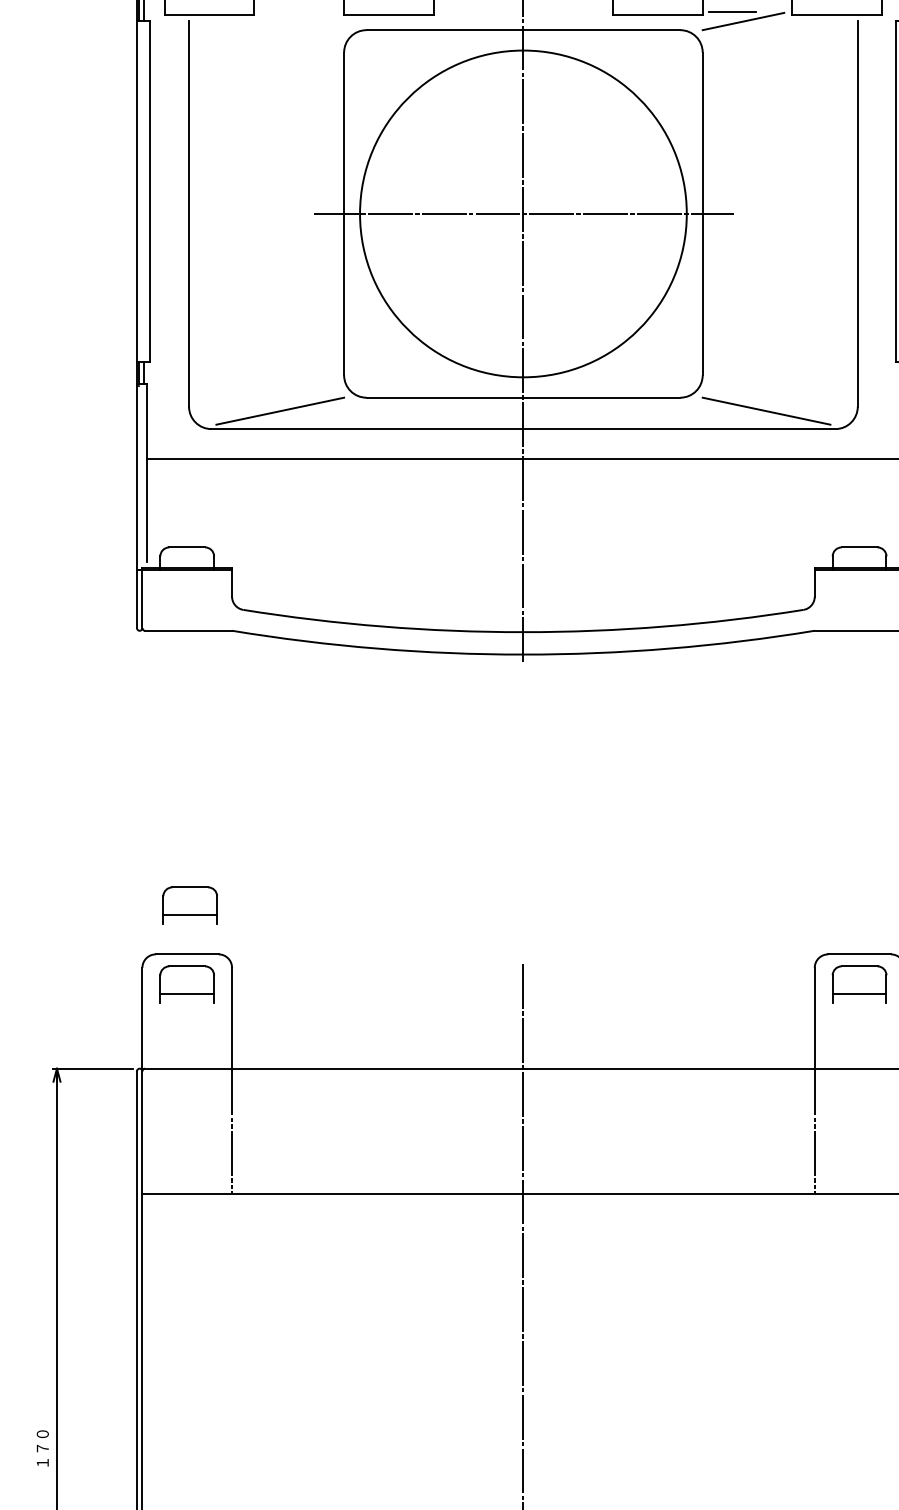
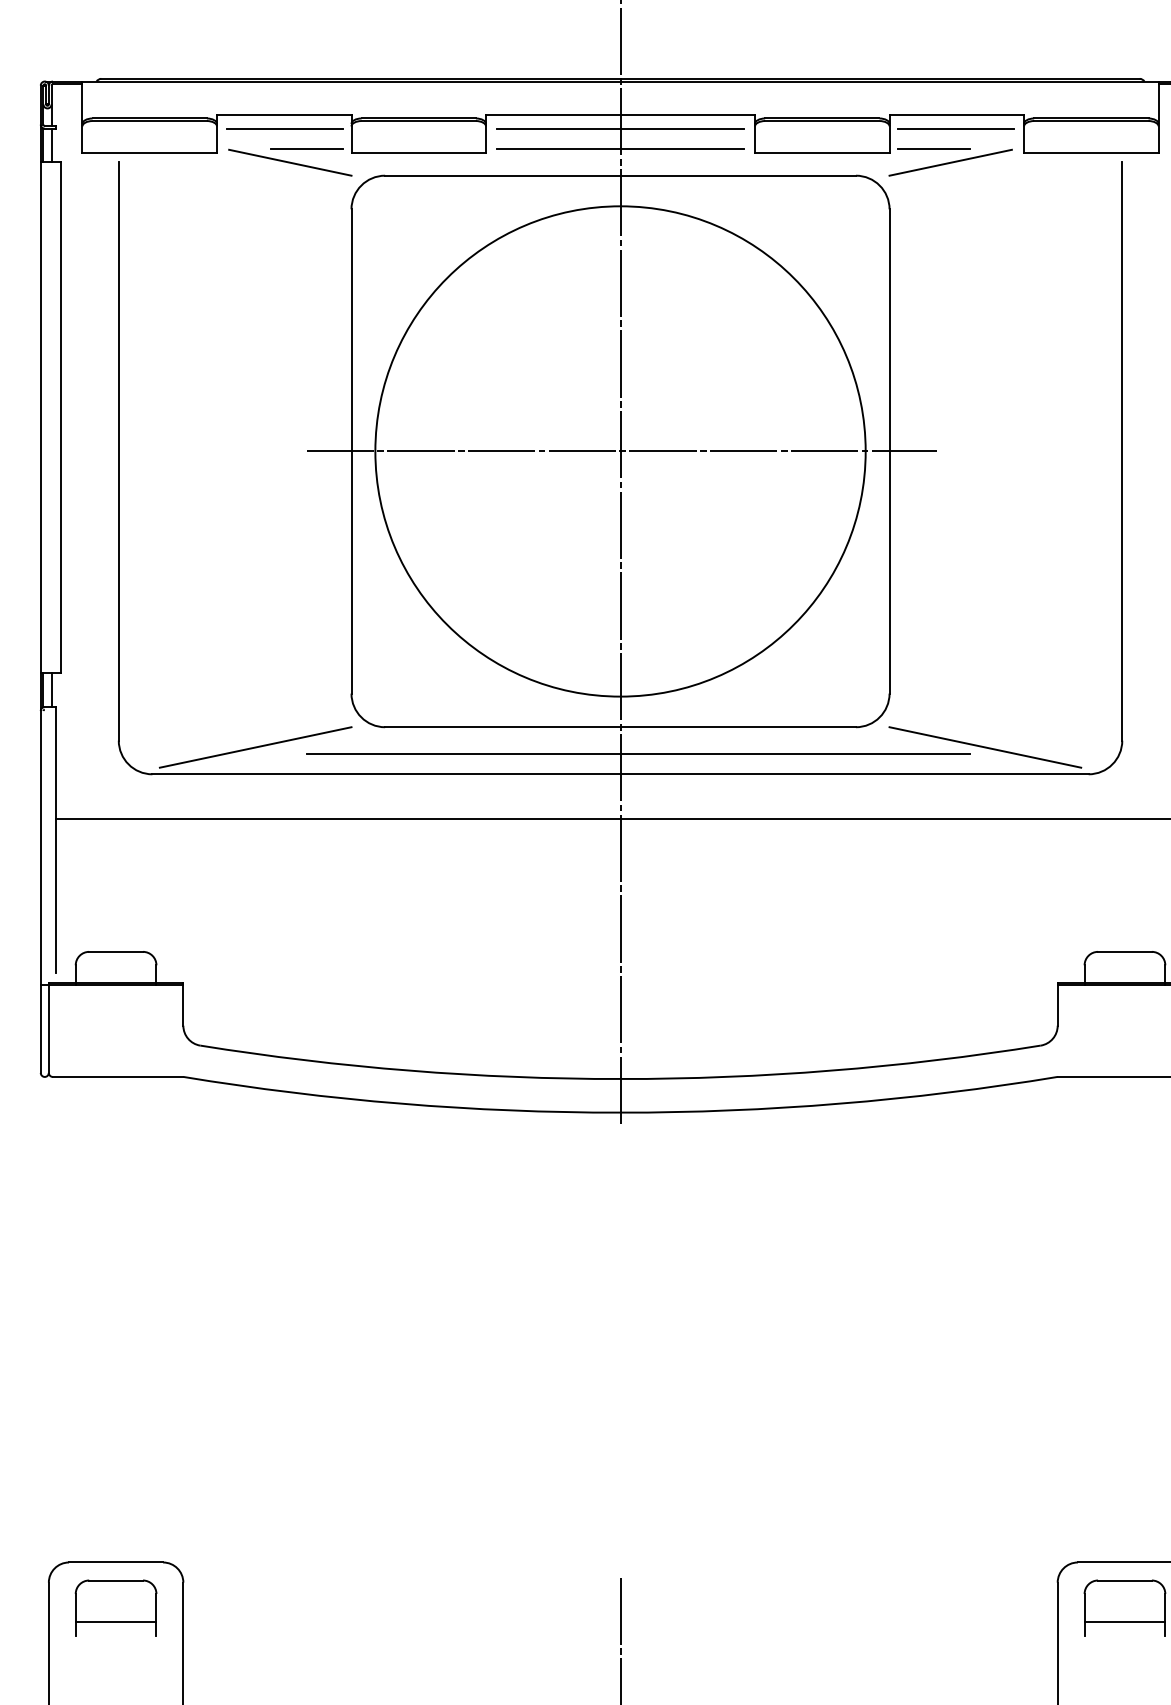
line: (314, 12) -> (307, 149), added
line: (523, 12) -> (620, 149), added
line: (303, 21) -> (290, 162), added
line: (535, 415) -> (638, 753), added
part: (189, 905) -> (119, 1489), removed

